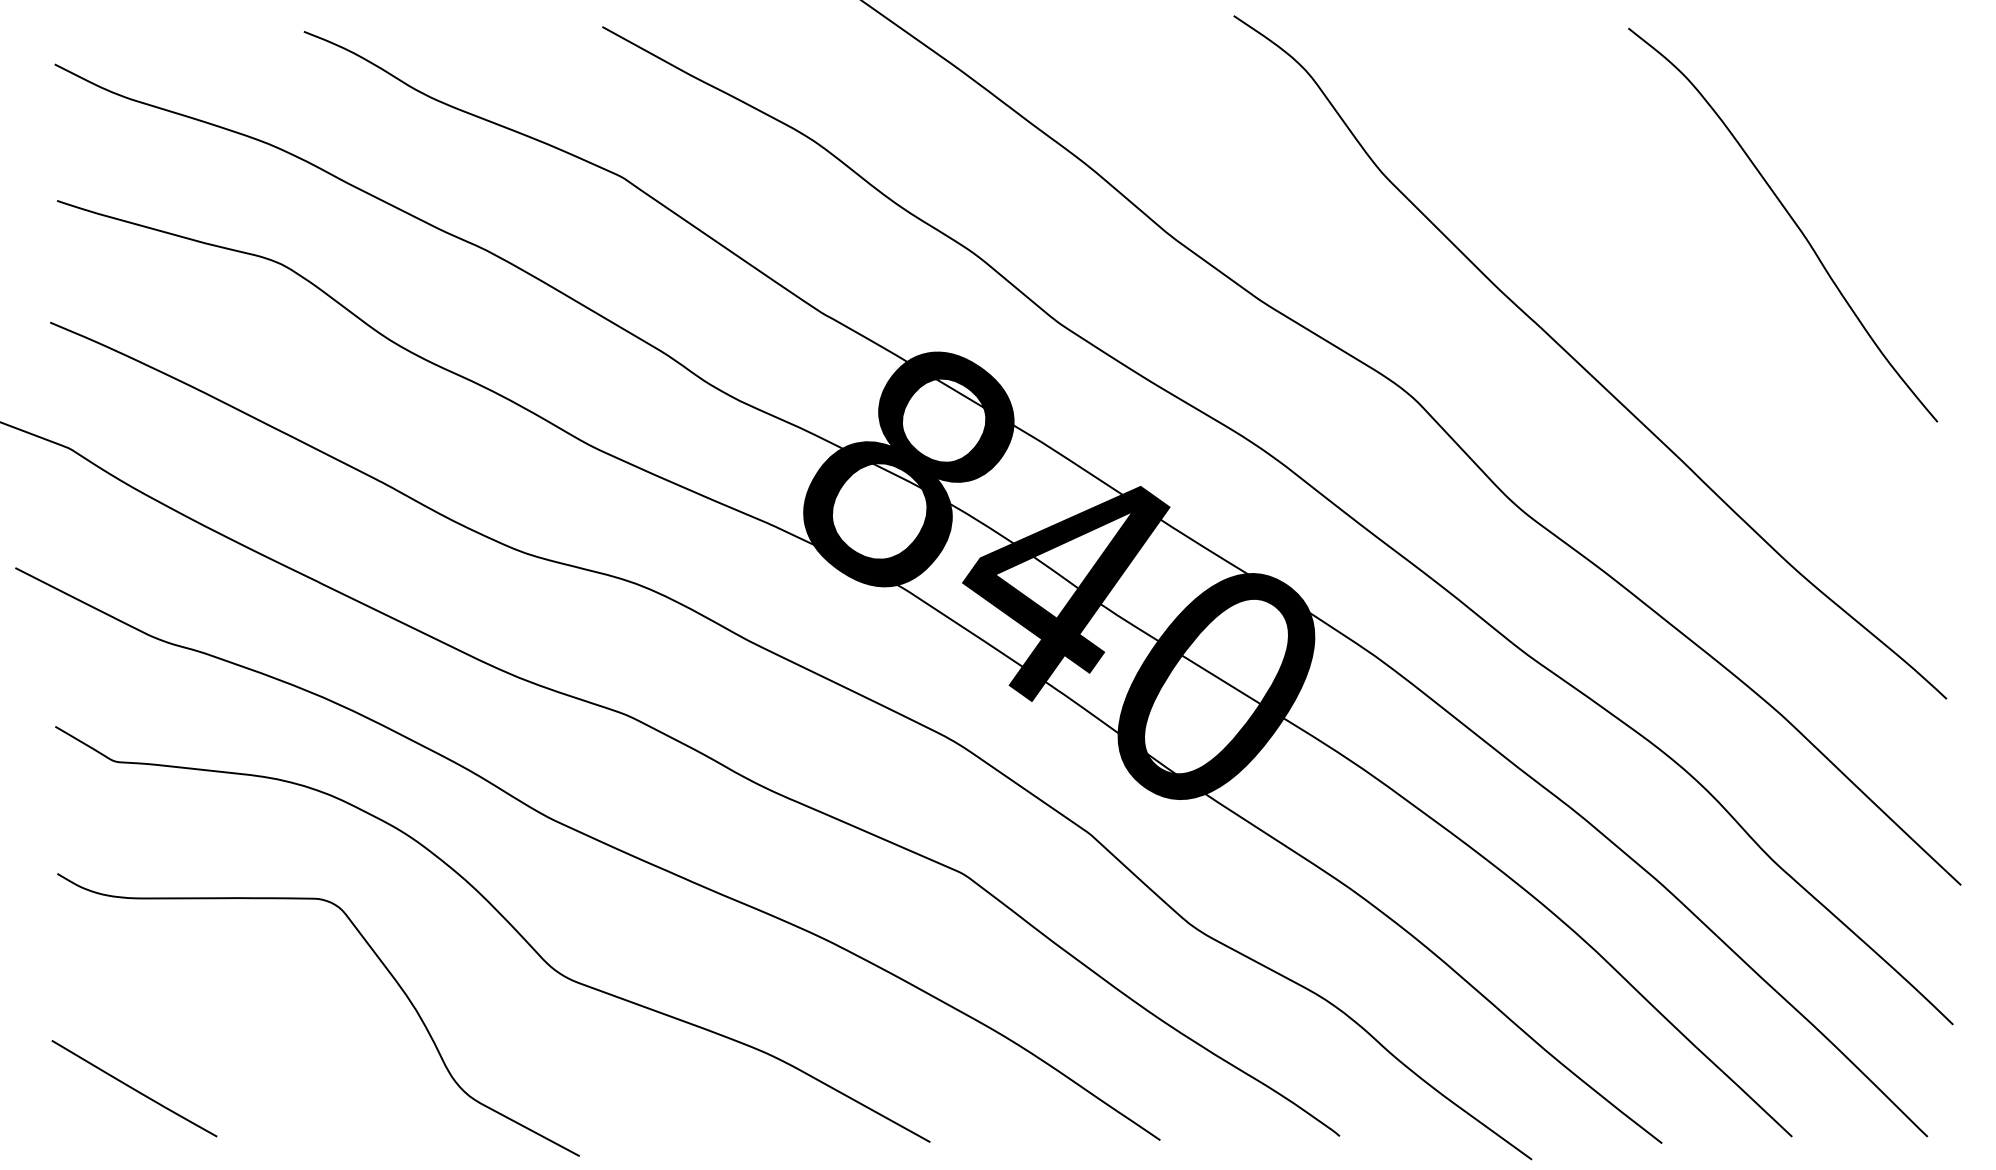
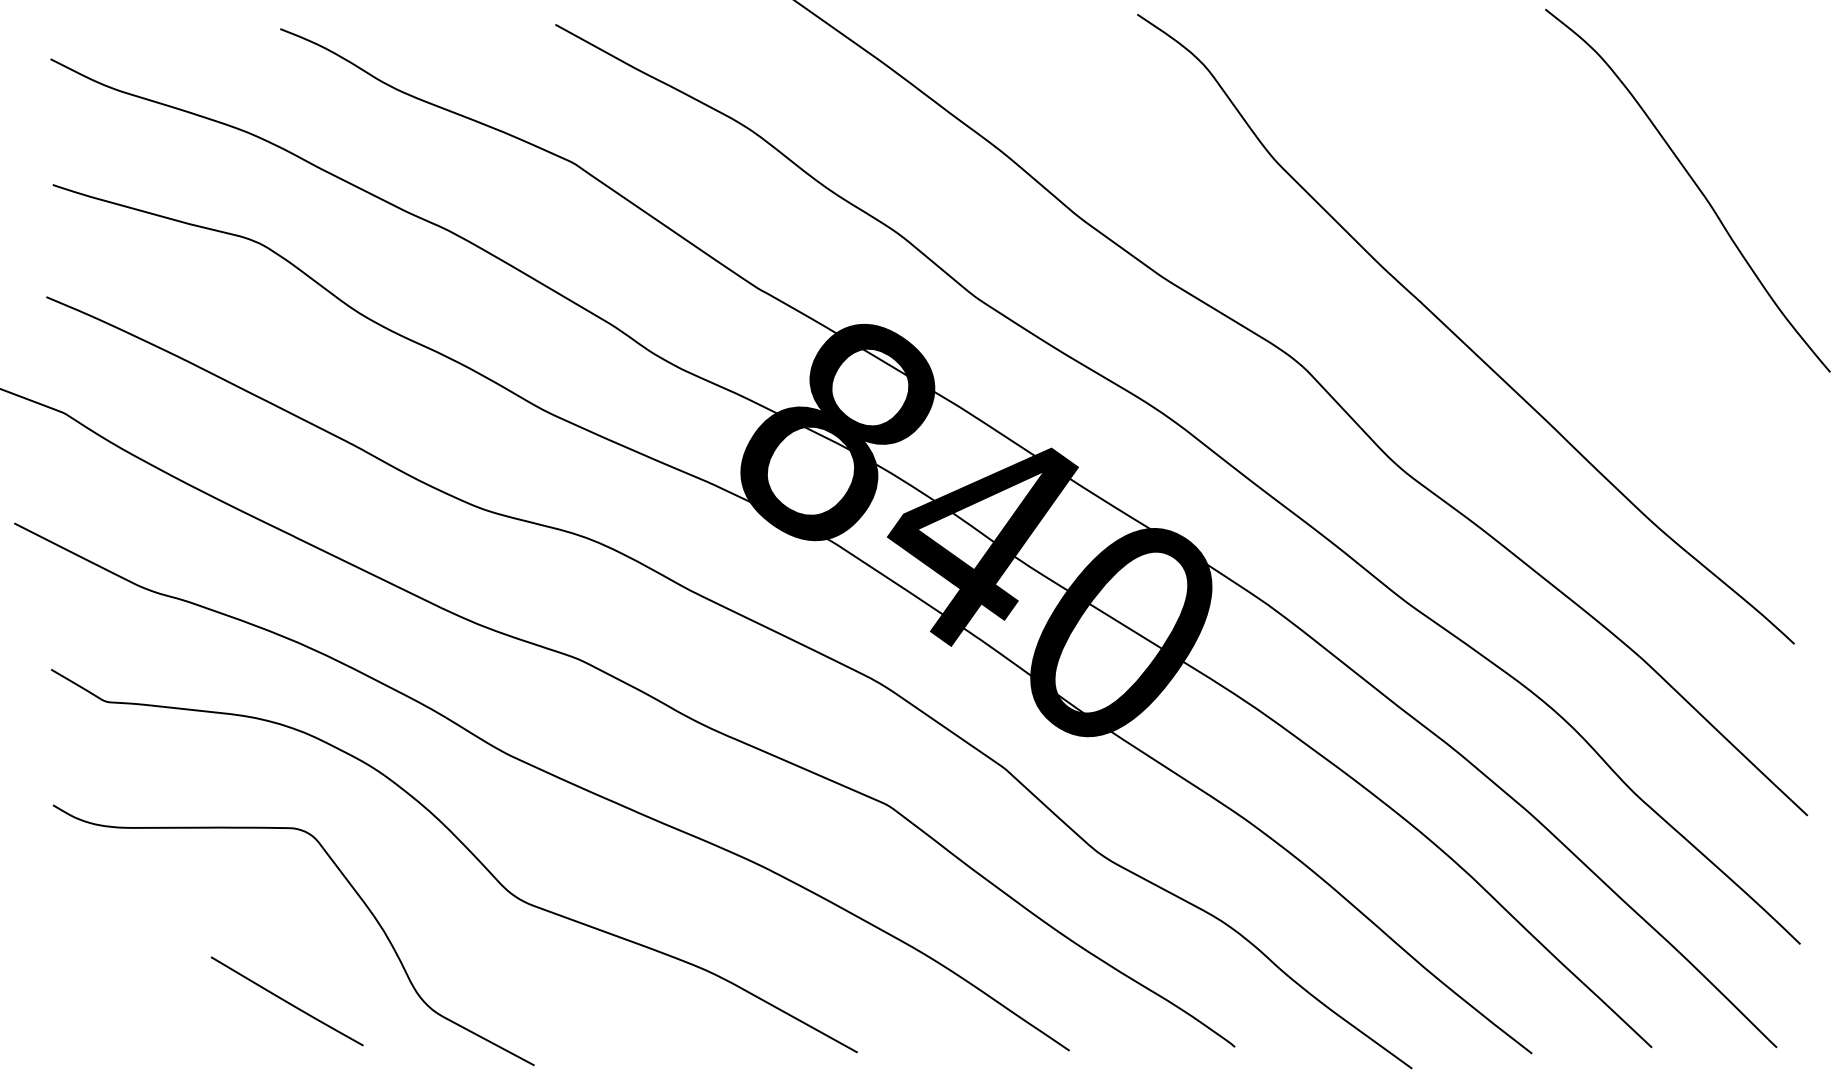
curve: (1790, 218) -> (1694, 184), moved
curve: (134, 1088) -> (287, 1001), moved

